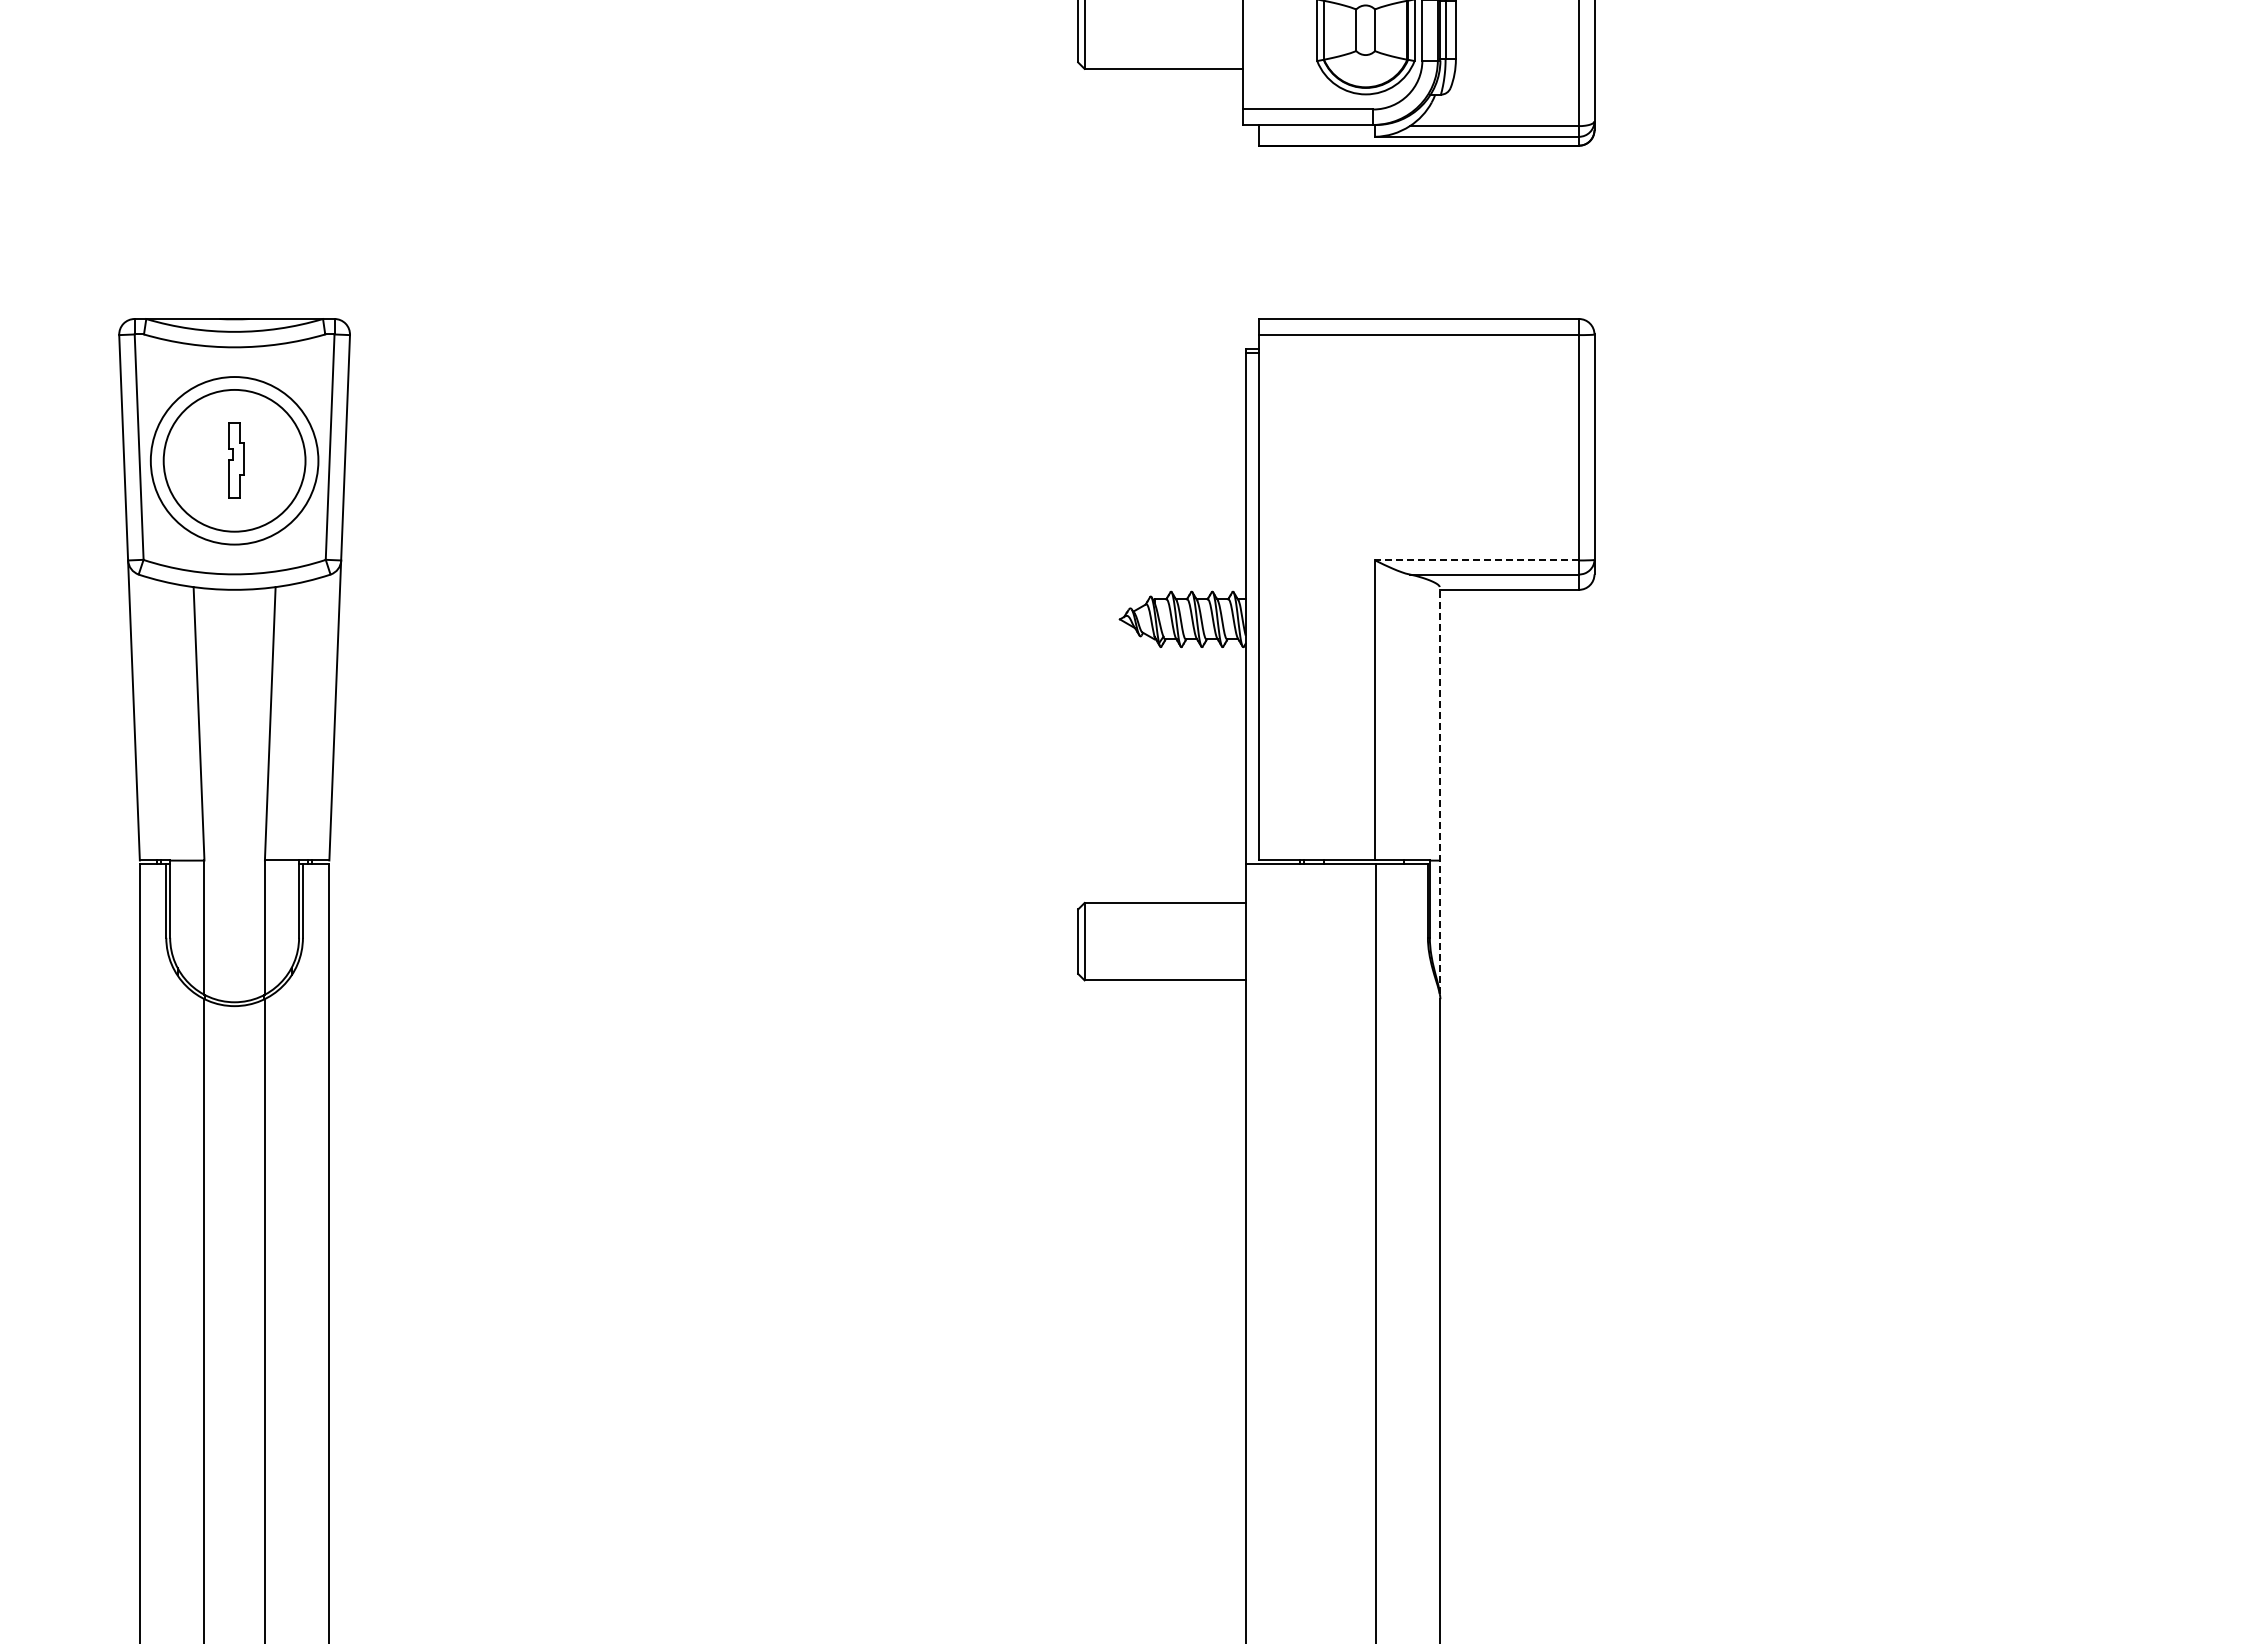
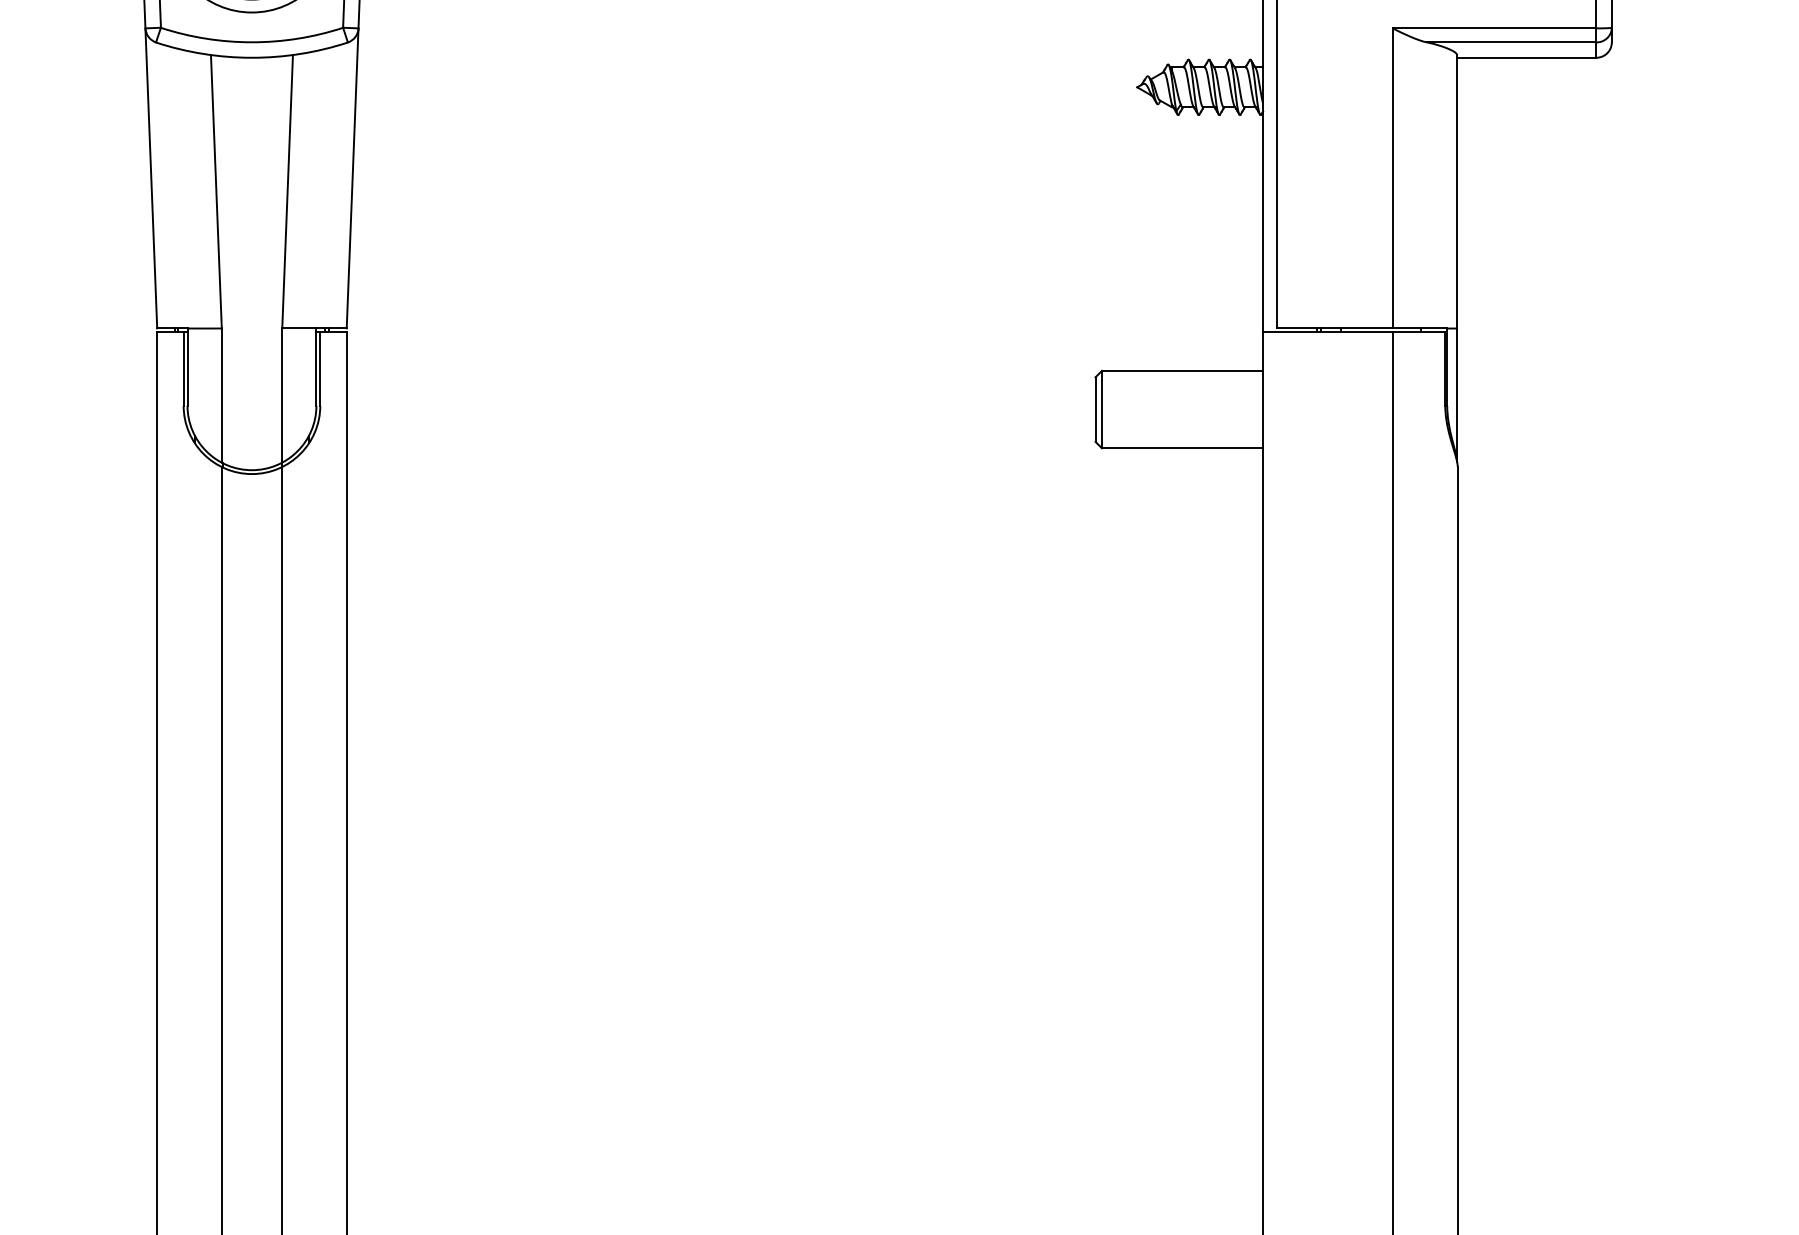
line: (1477, 560) -> (1494, 28), dashed -> solid
line: (1439, 789) -> (1456, 257), dashed -> solid

